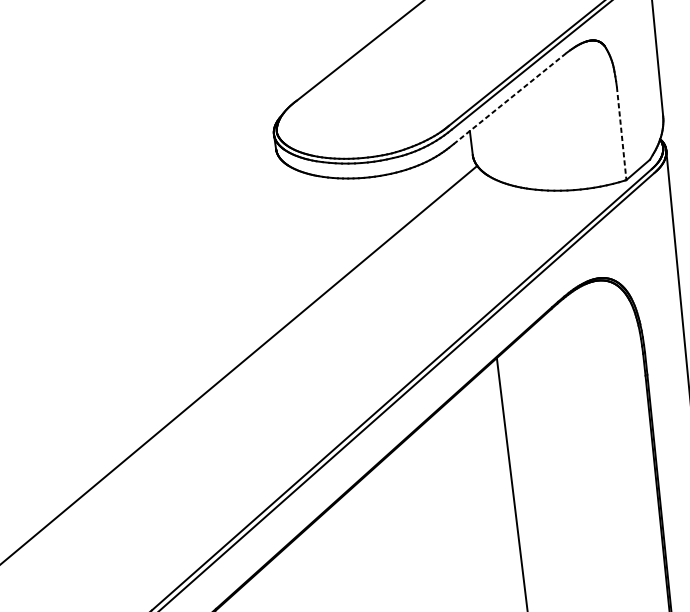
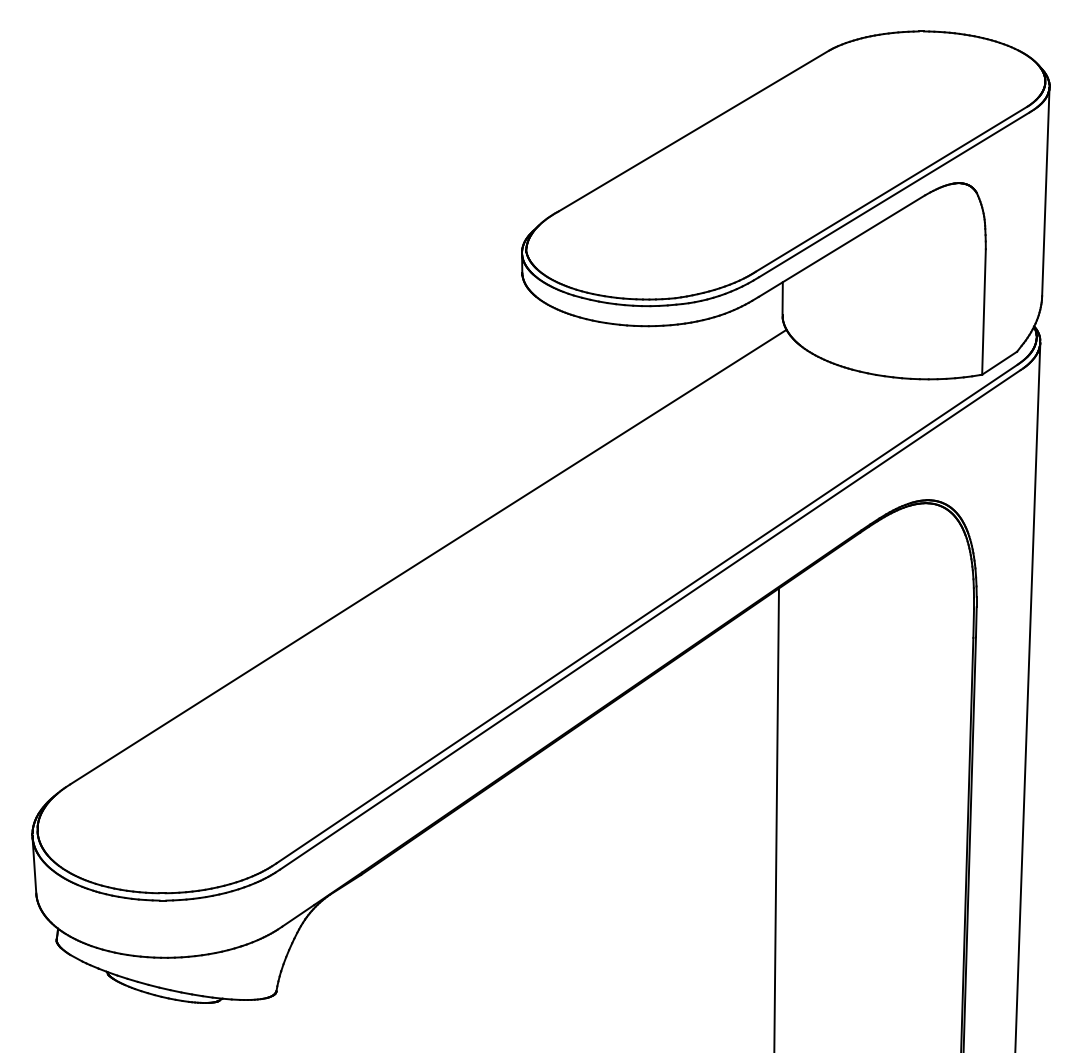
line: (510, 98) -> (842, 245), dashed -> solid
line: (621, 133) -> (983, 311), dashed -> solid

